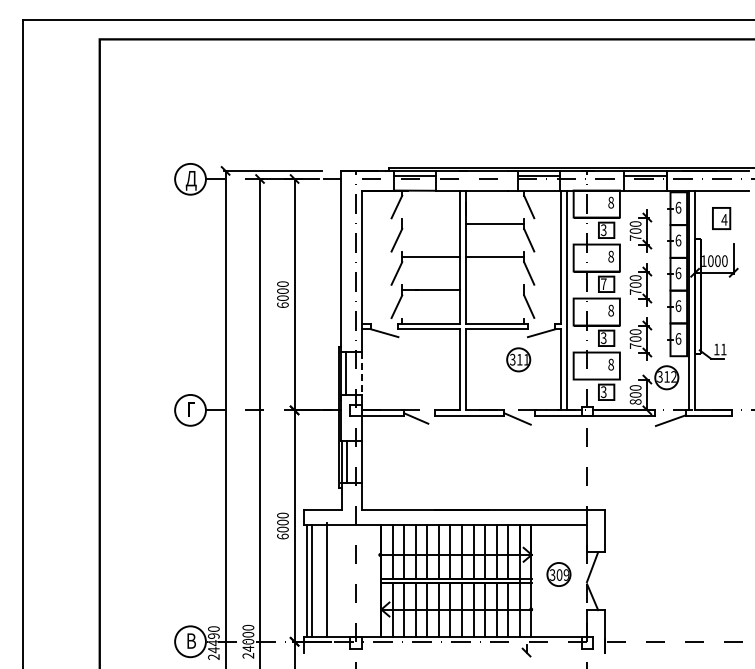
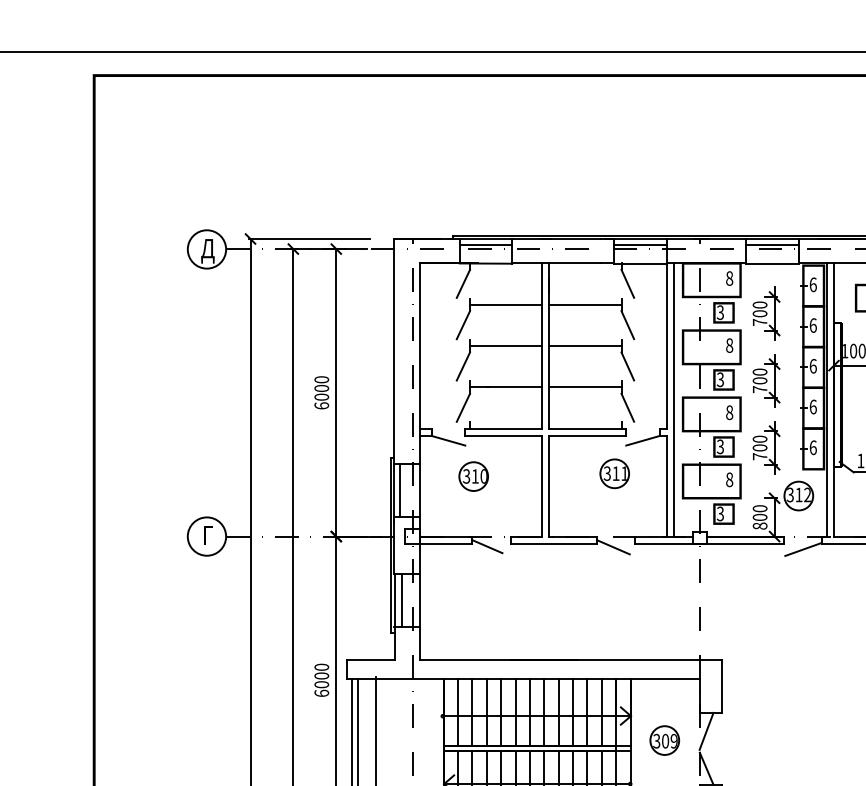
line: (431, 223) -> (506, 304), added
text: (603, 284) -> (720, 380), 7 -> 3
line: (495, 290) -> (585, 387), added
part: (404, 361) -> (472, 475), added
line: (361, 373) -> (419, 490), dashed -> solid

